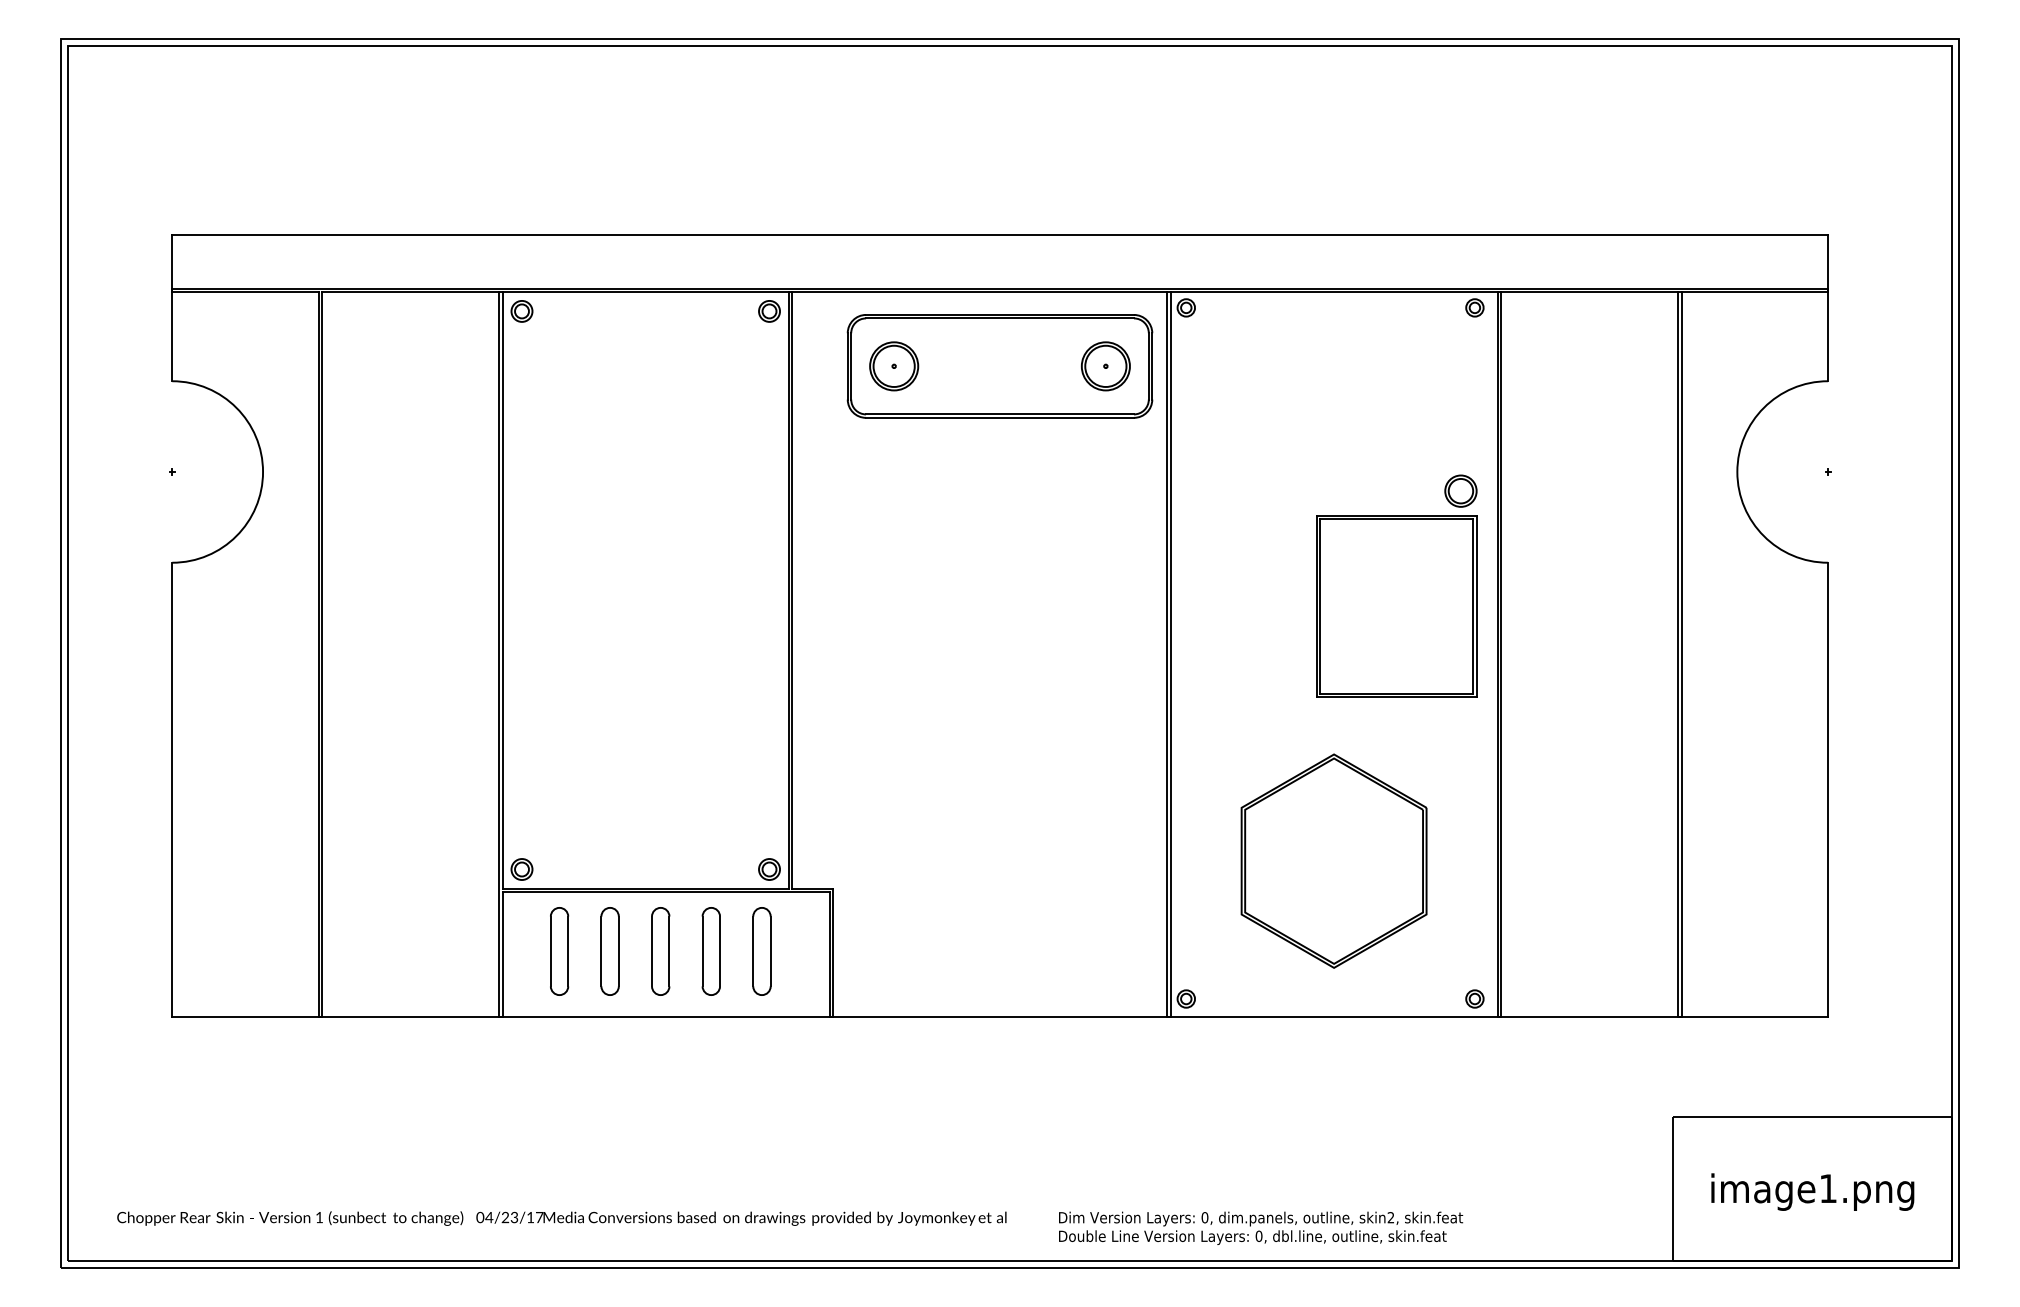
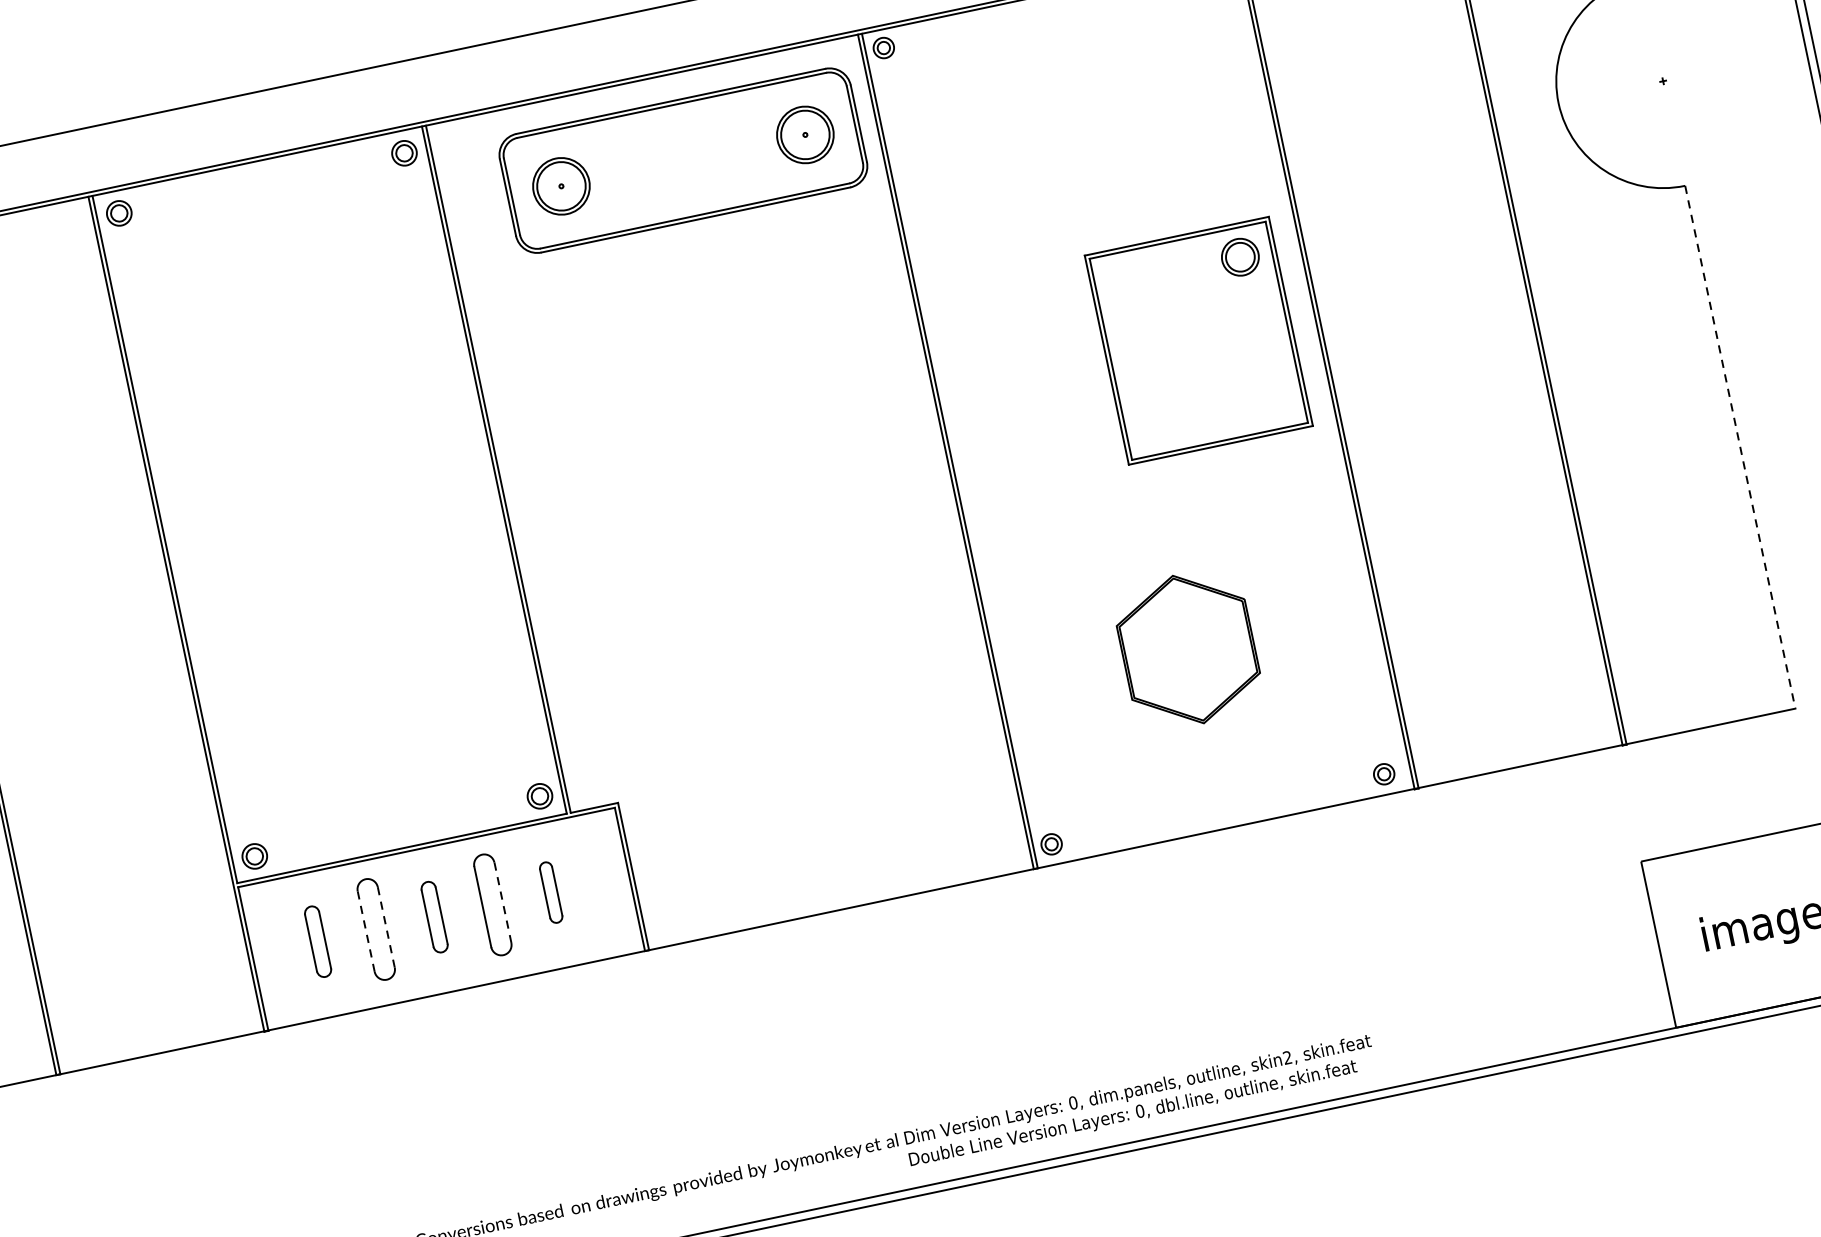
part: (1460, 490) -> (1239, 256), moved
line: (1828, 789) -> (1740, 447), solid -> dashed
part: (1333, 860) -> (1187, 649), size x0.6
part: (559, 951) -> (317, 941), size x0.7
line: (601, 951) -> (366, 931), solid -> dashed
line: (618, 951) -> (385, 927), solid -> dashed
part: (660, 951) -> (434, 917), size x0.7
line: (720, 951) -> (503, 902), solid -> dashed
part: (761, 951) -> (550, 892), size x0.6
text: (1261, 1227) -> (1140, 1100), moved

